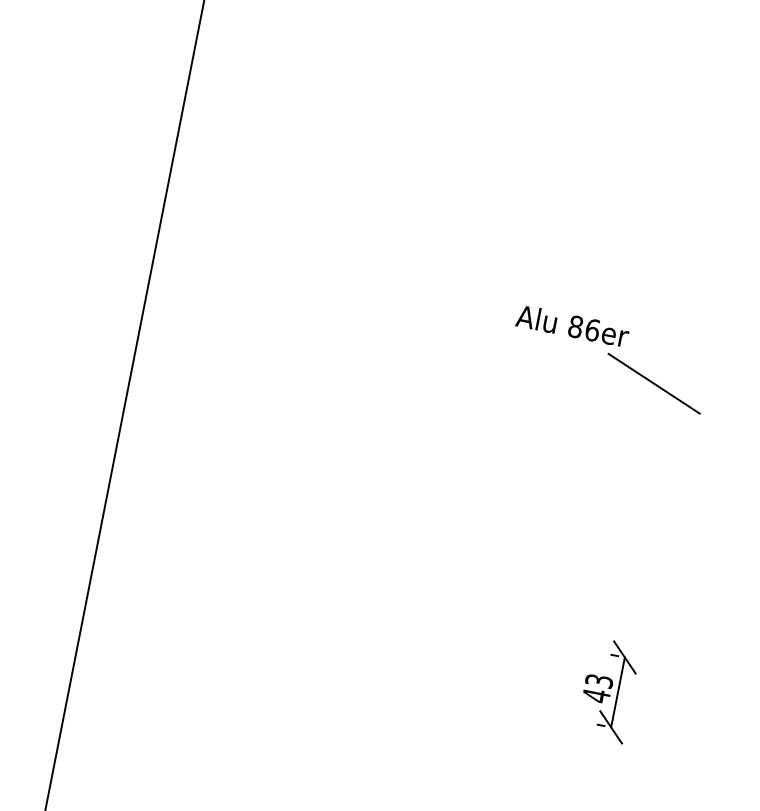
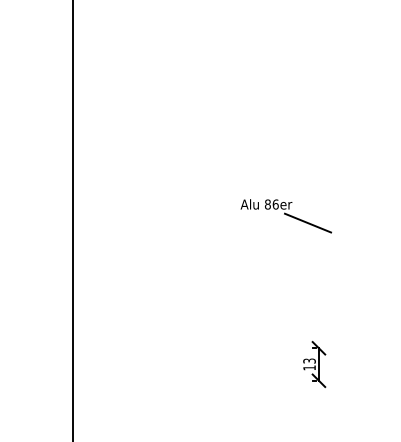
text: (596, 694) -> (309, 367), 43 -> 13

